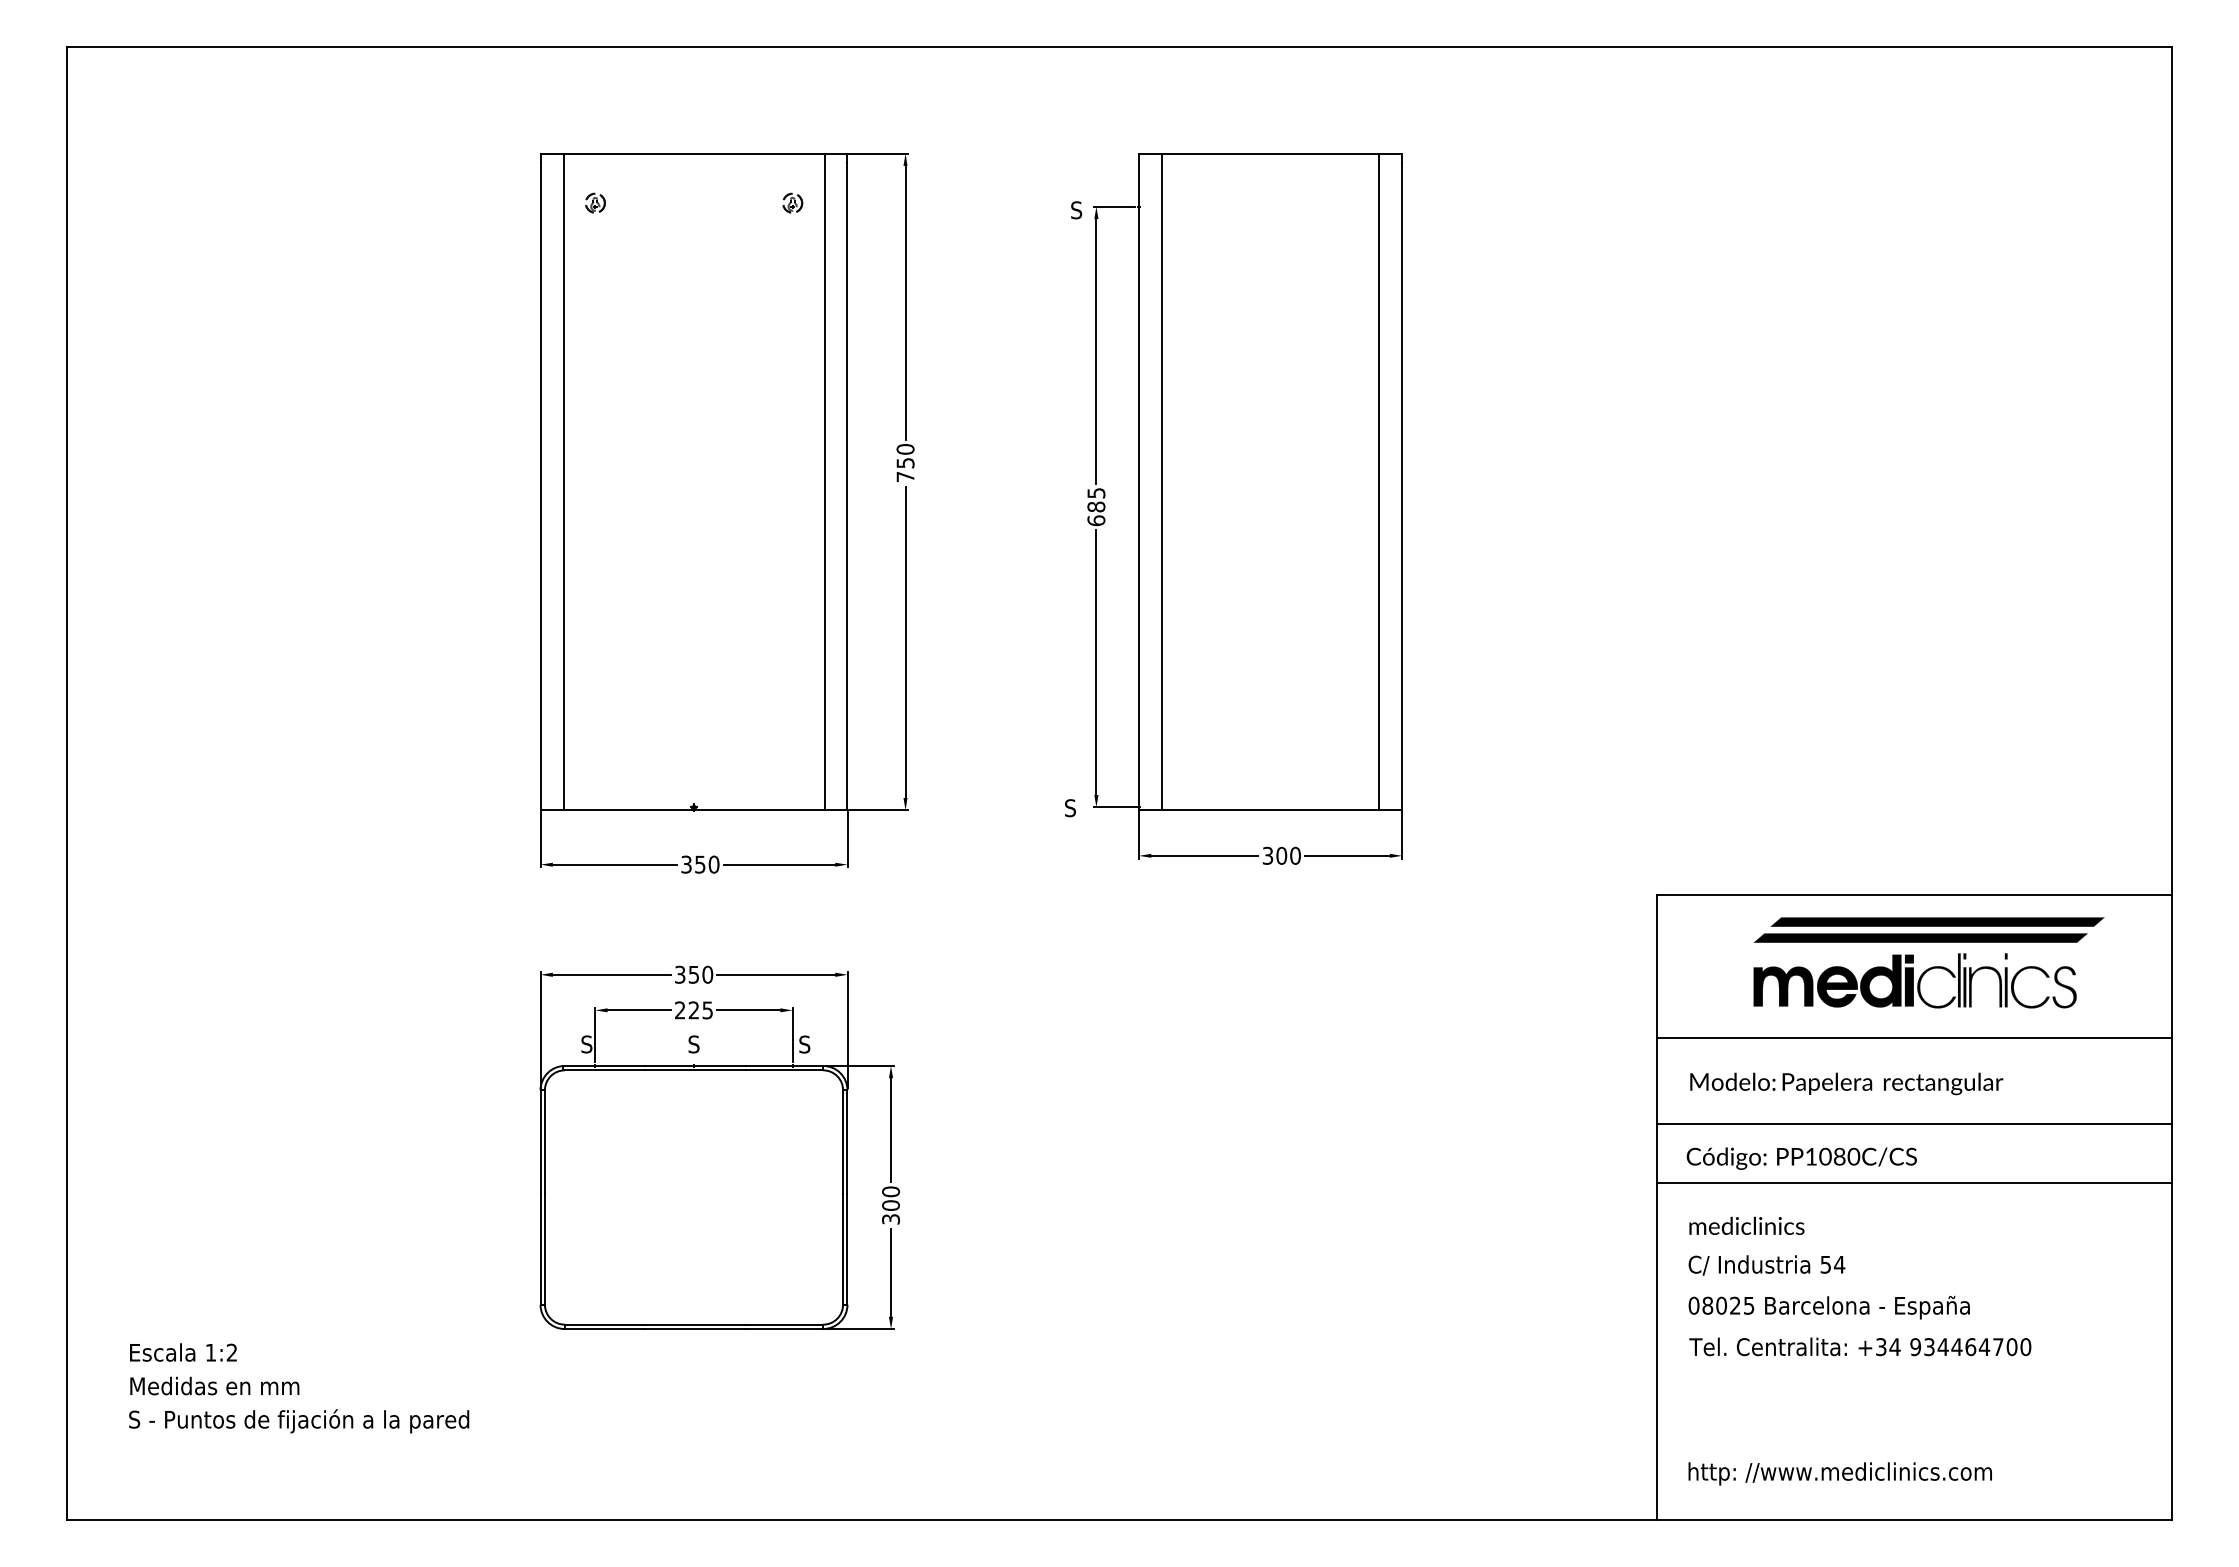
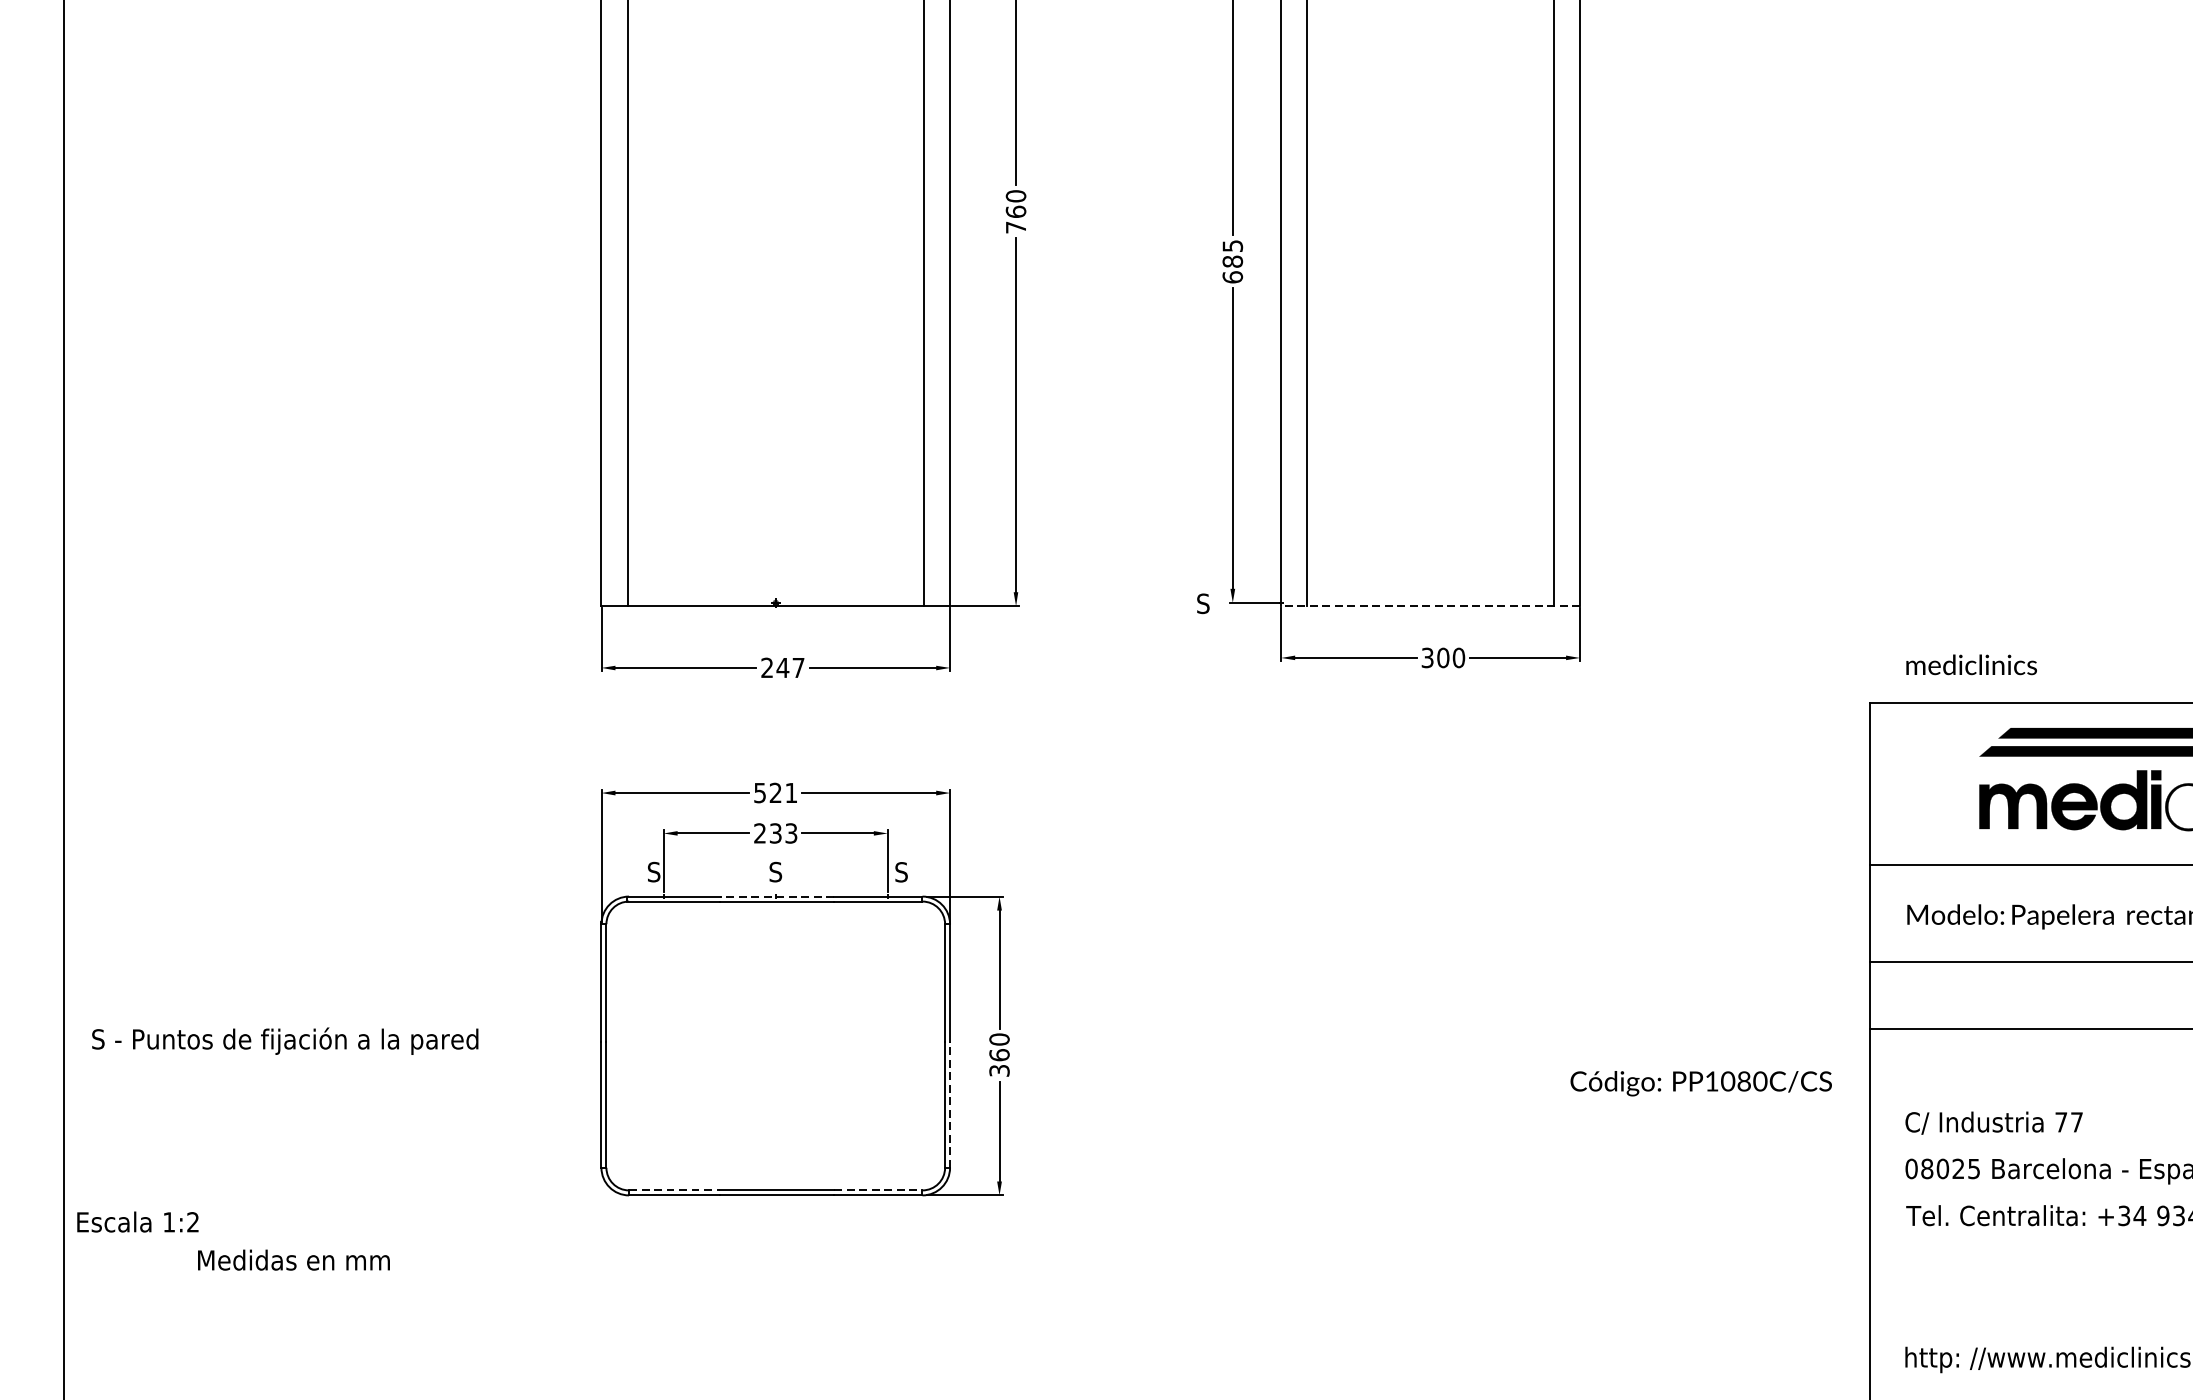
text: (905, 462) -> (1015, 211), 750 -> 760
line: (1270, 810) -> (1430, 606), solid -> dashed
text: (700, 864) -> (783, 667), 350 -> 247
text: (694, 974) -> (776, 792), 350 -> 521
text: (700, 1010) -> (783, 833), 225 -> 233
line: (695, 1065) -> (777, 896), solid -> dashed
text: (1801, 1158) -> (1700, 1083), moved
text: (890, 1205) -> (998, 1055), 300 -> 360
text: (1746, 1225) -> (1971, 664), moved
line: (847, 1249) -> (950, 1105), solid -> dashed
text: (1832, 1264) -> (2068, 1122), 54 -> 77
line: (604, 1324) -> (674, 1190), solid -> dashed
line: (784, 1324) -> (878, 1190), solid -> dashed
text: (183, 1352) -> (137, 1222), moved
text: (214, 1385) -> (293, 1259), moved
text: (299, 1421) -> (285, 1041), moved

